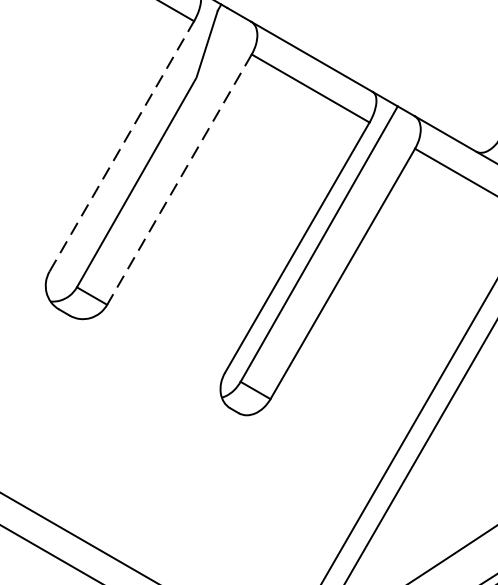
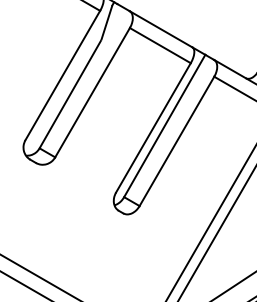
line: (121, 146) -> (62, 75), dashed -> solid
line: (179, 179) -> (92, 92), dashed -> solid

